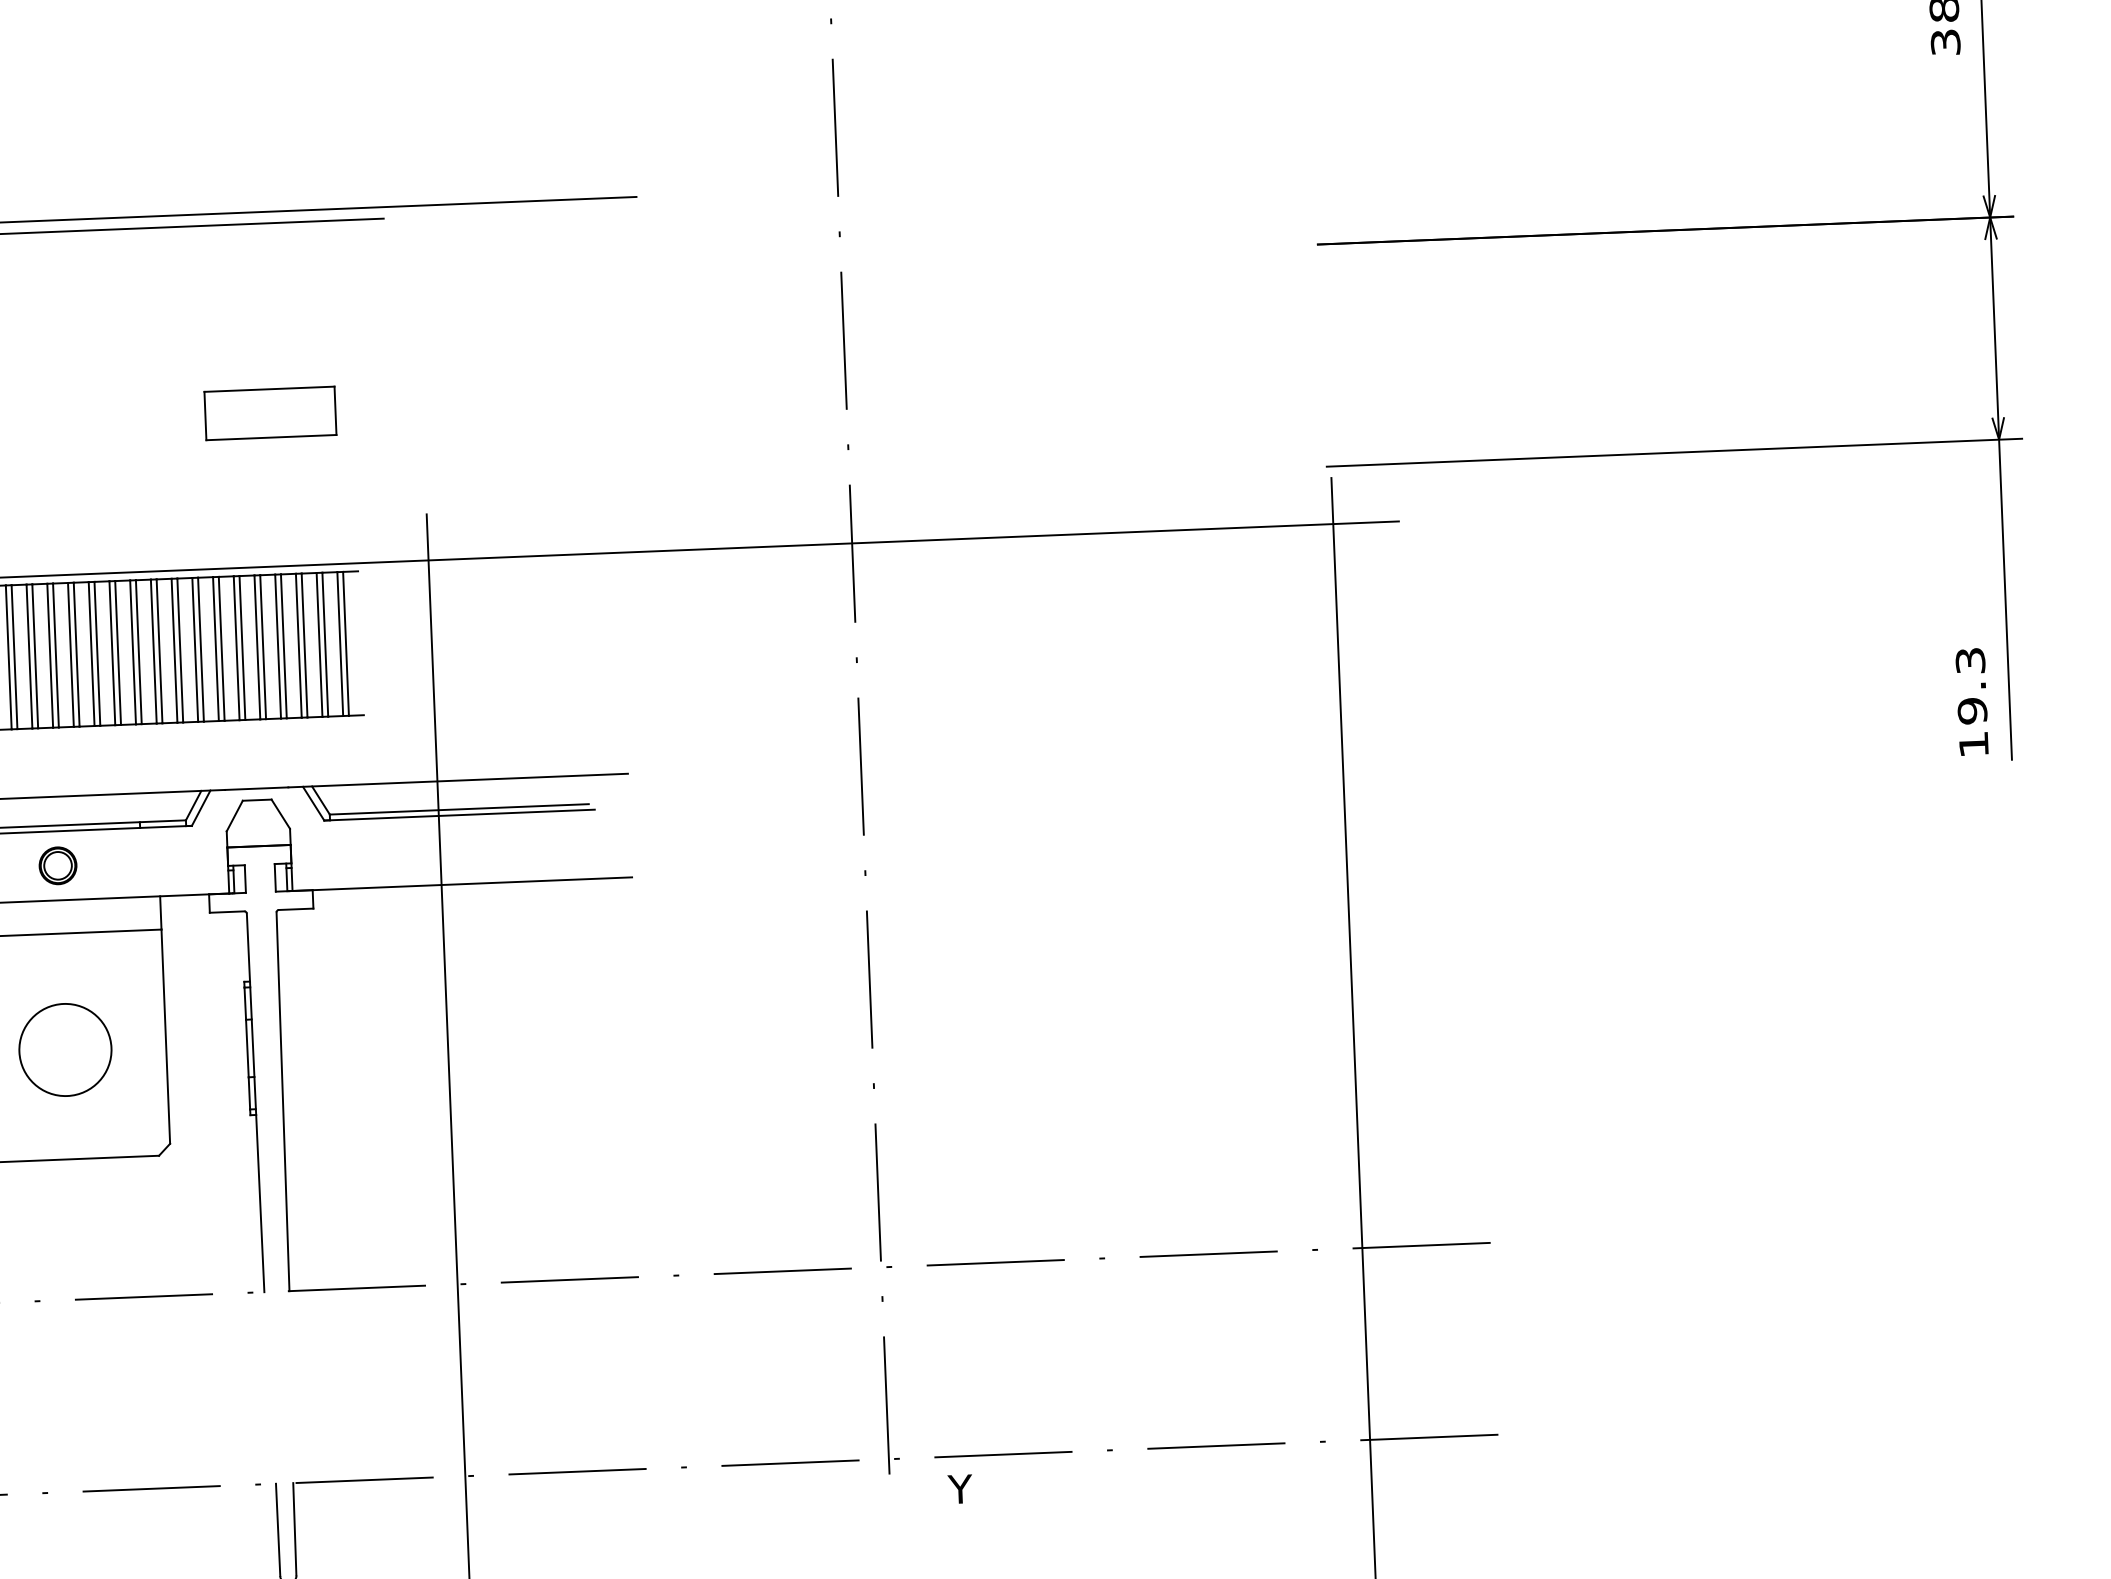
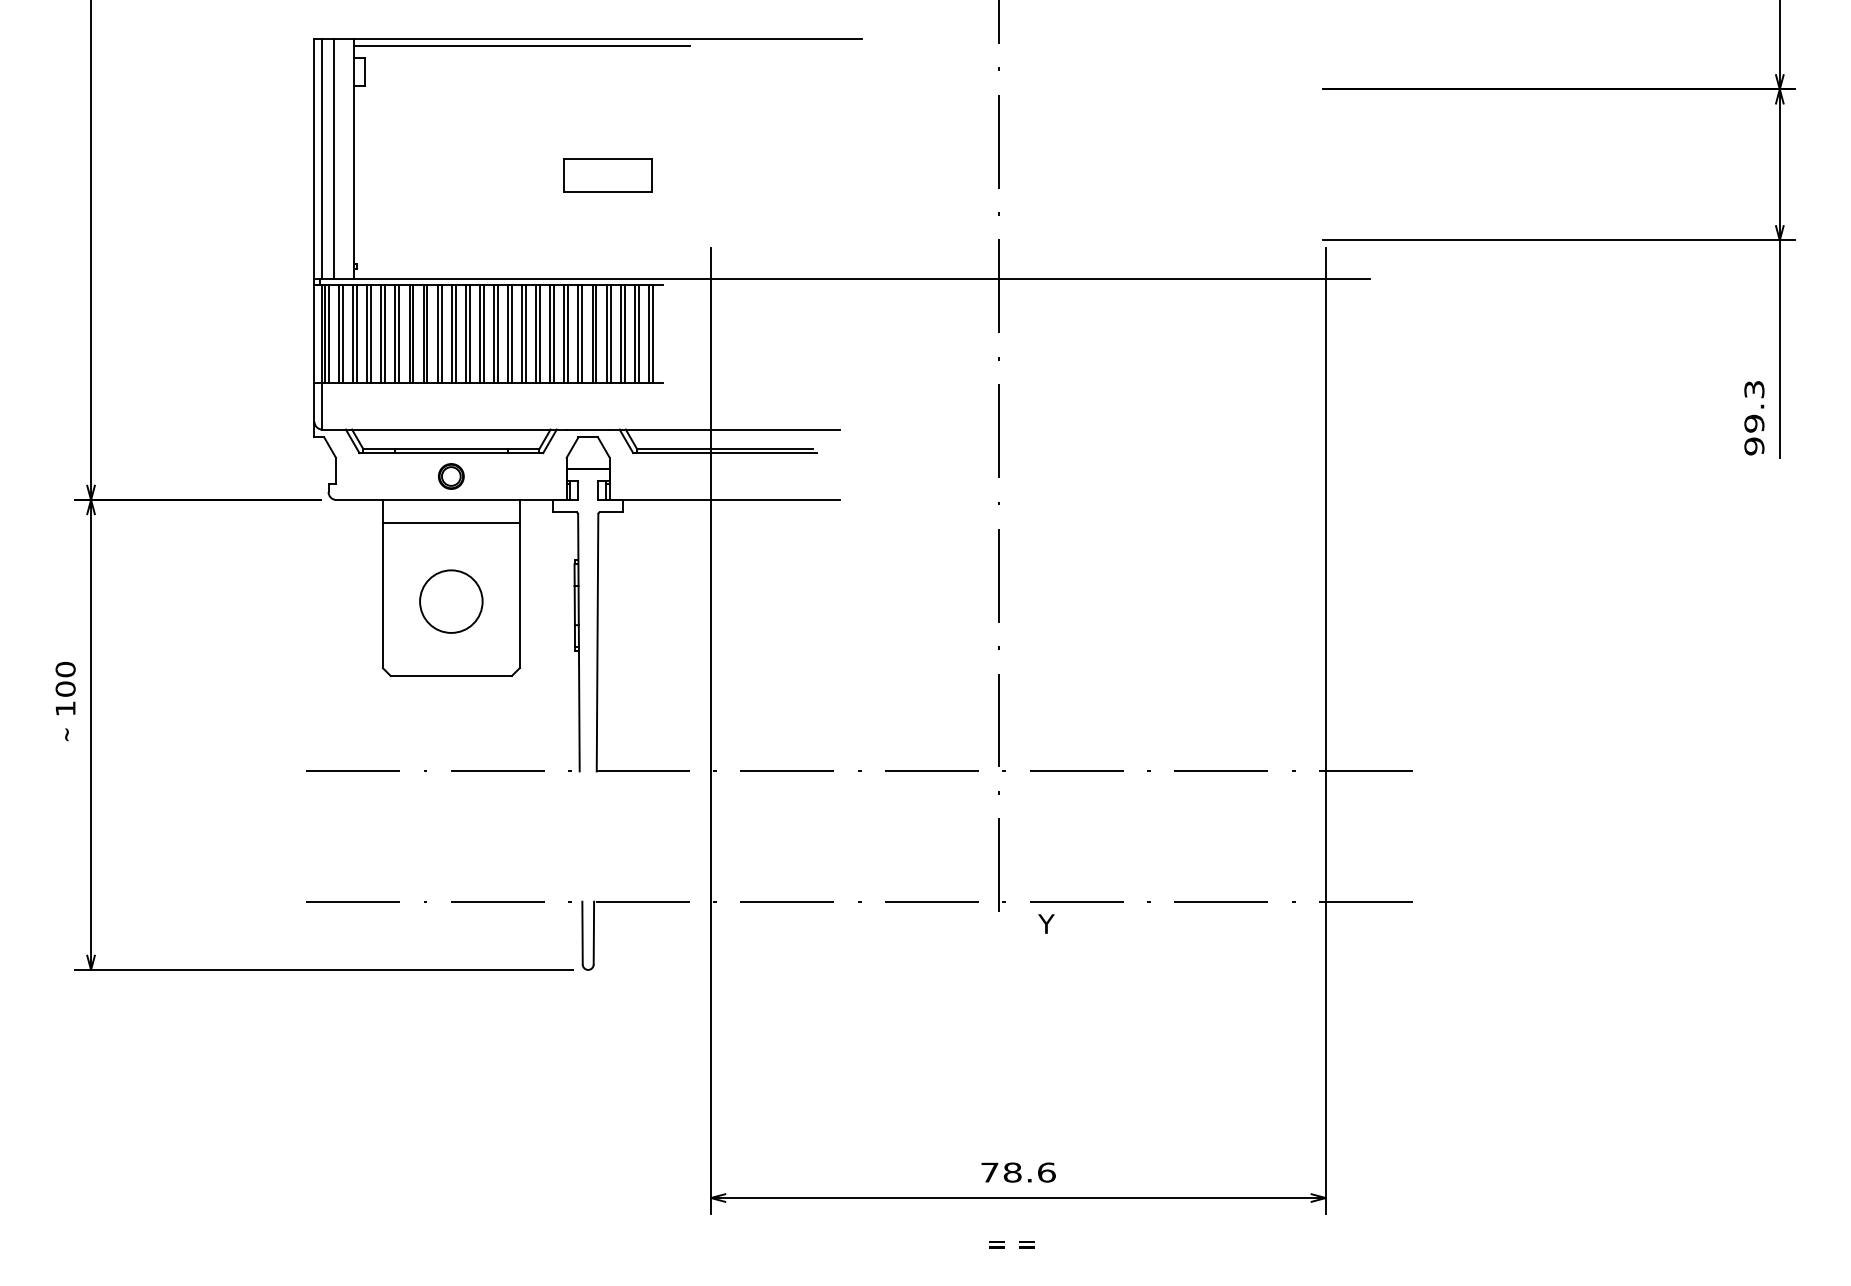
text: (1974, 744) -> (1754, 446), 19.3 -> 99.3

